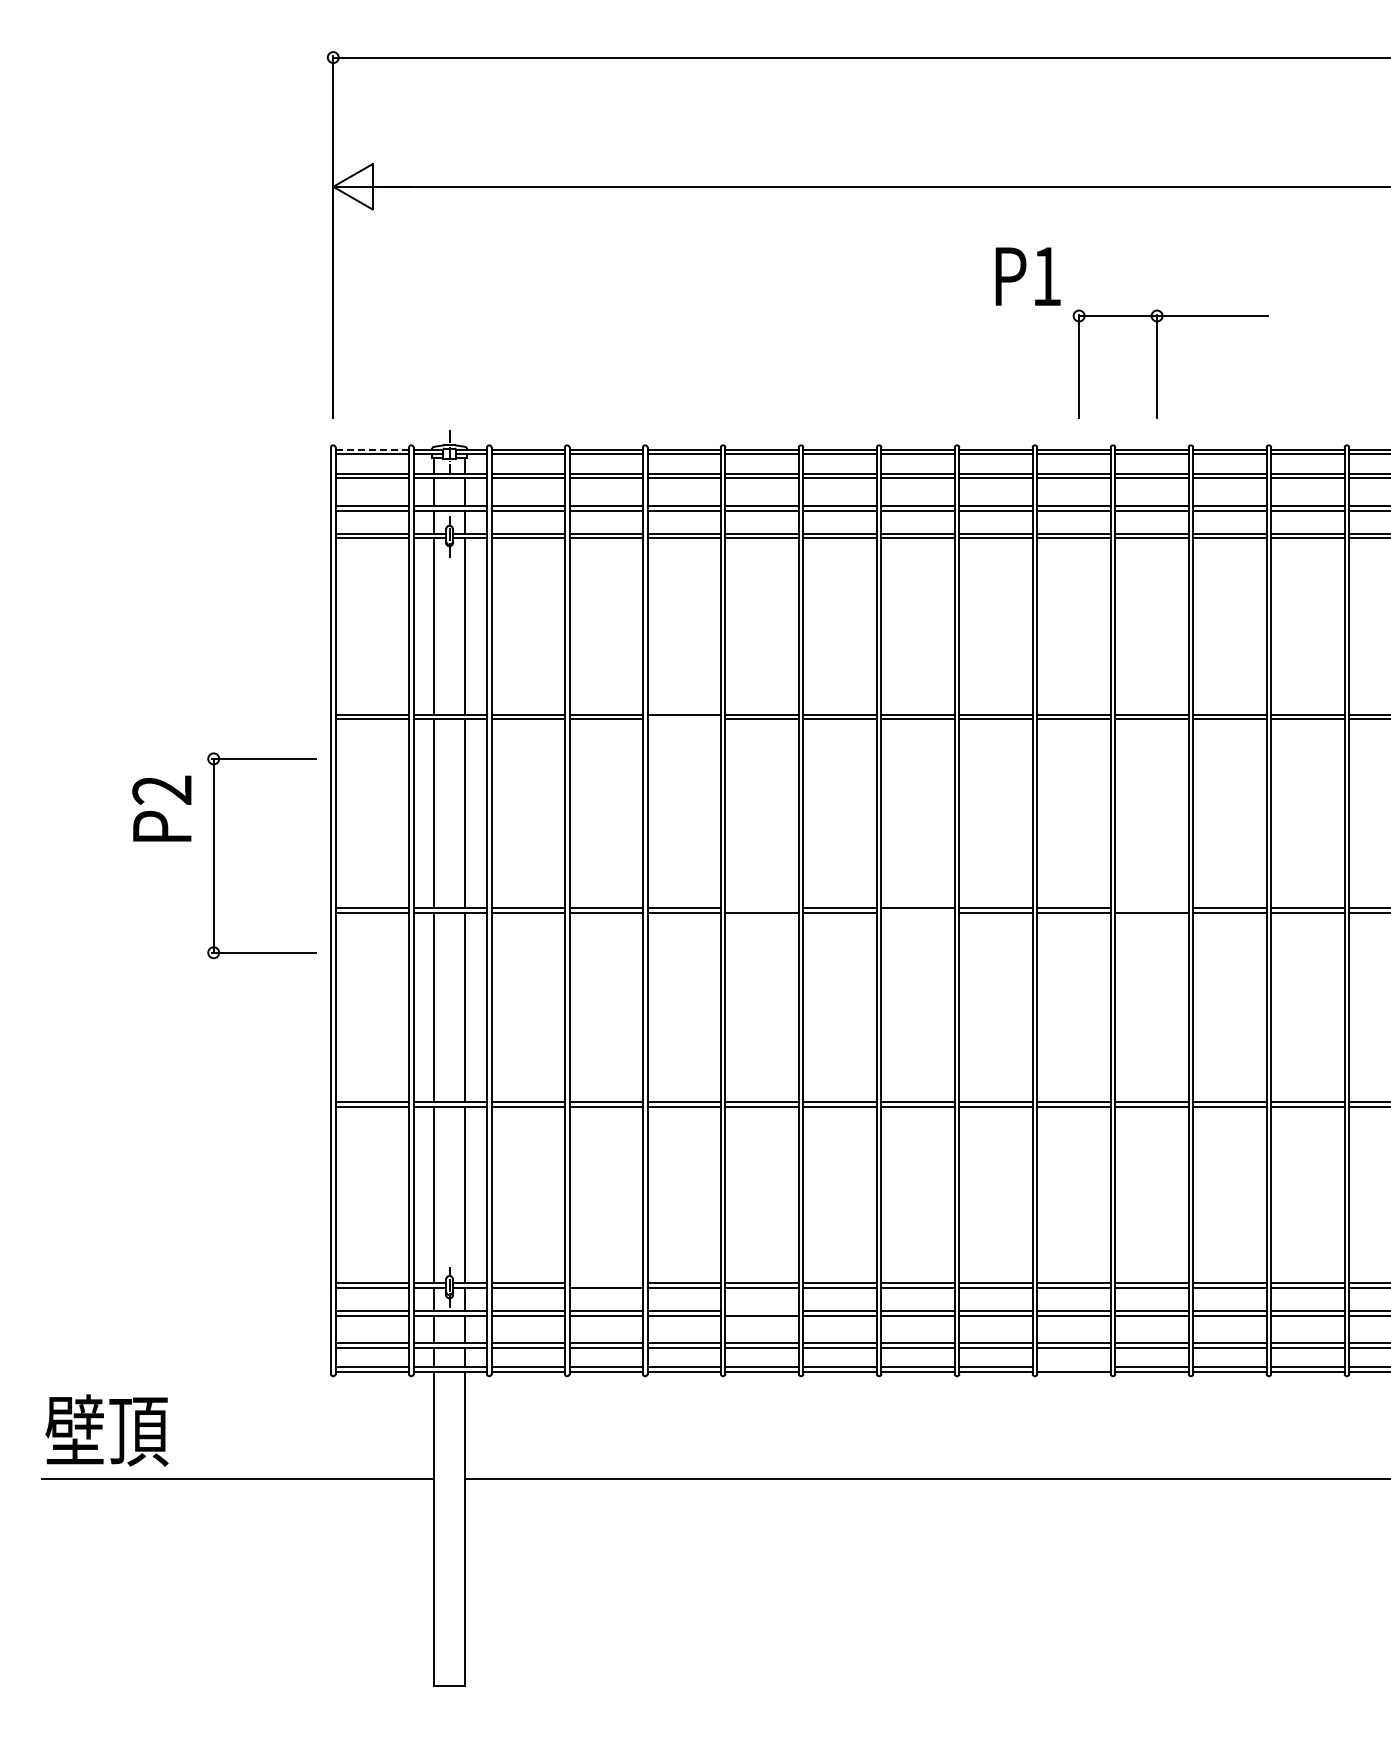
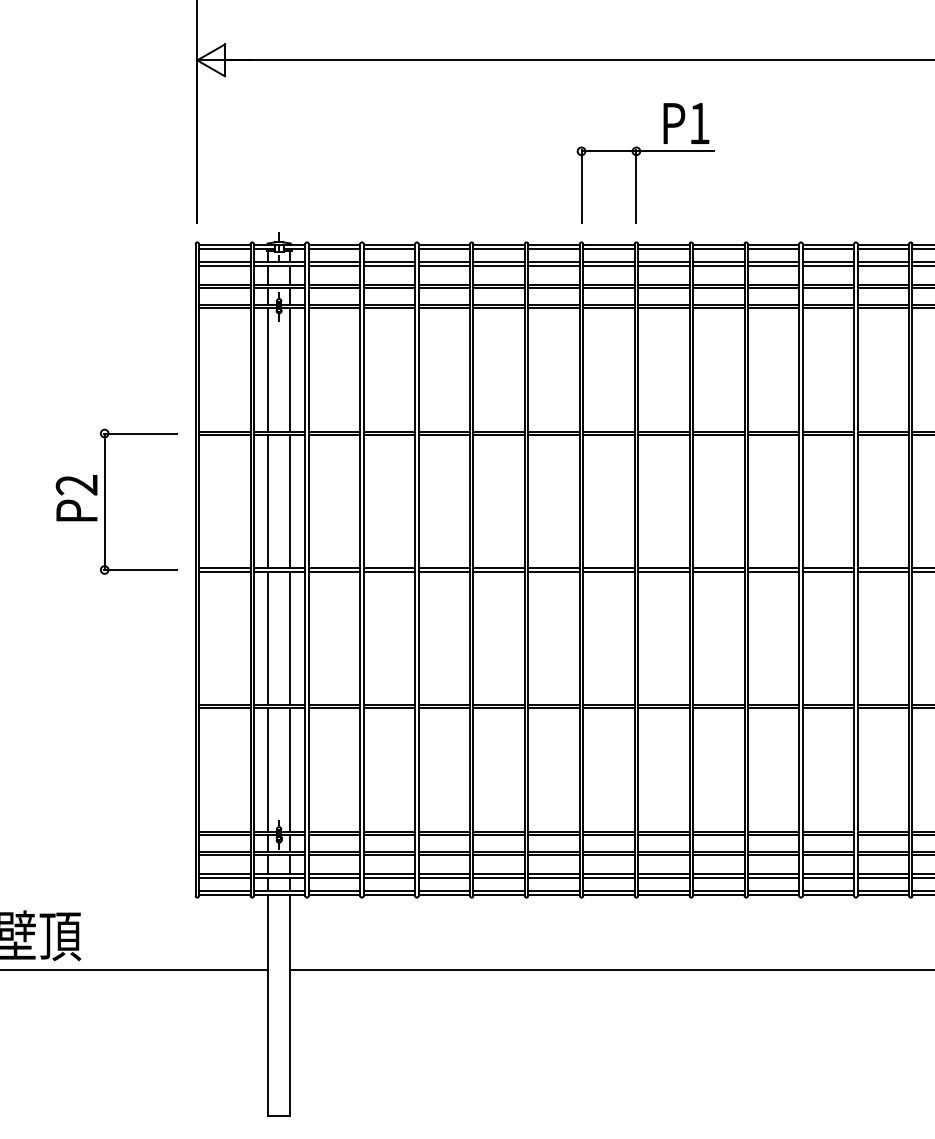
part: (1157, 363) -> (636, 184), moved
line: (372, 449) -> (224, 245), dashed -> solid
line: (683, 719) -> (443, 435), added
part: (214, 855) -> (105, 501), moved
line: (761, 908) -> (498, 568), added
line: (1151, 908) -> (773, 568), added
line: (917, 913) -> (608, 571), added
line: (605, 1283) -> (388, 832), added
line: (761, 1310) -> (498, 851), added
line: (1073, 1367) -> (718, 891), added

